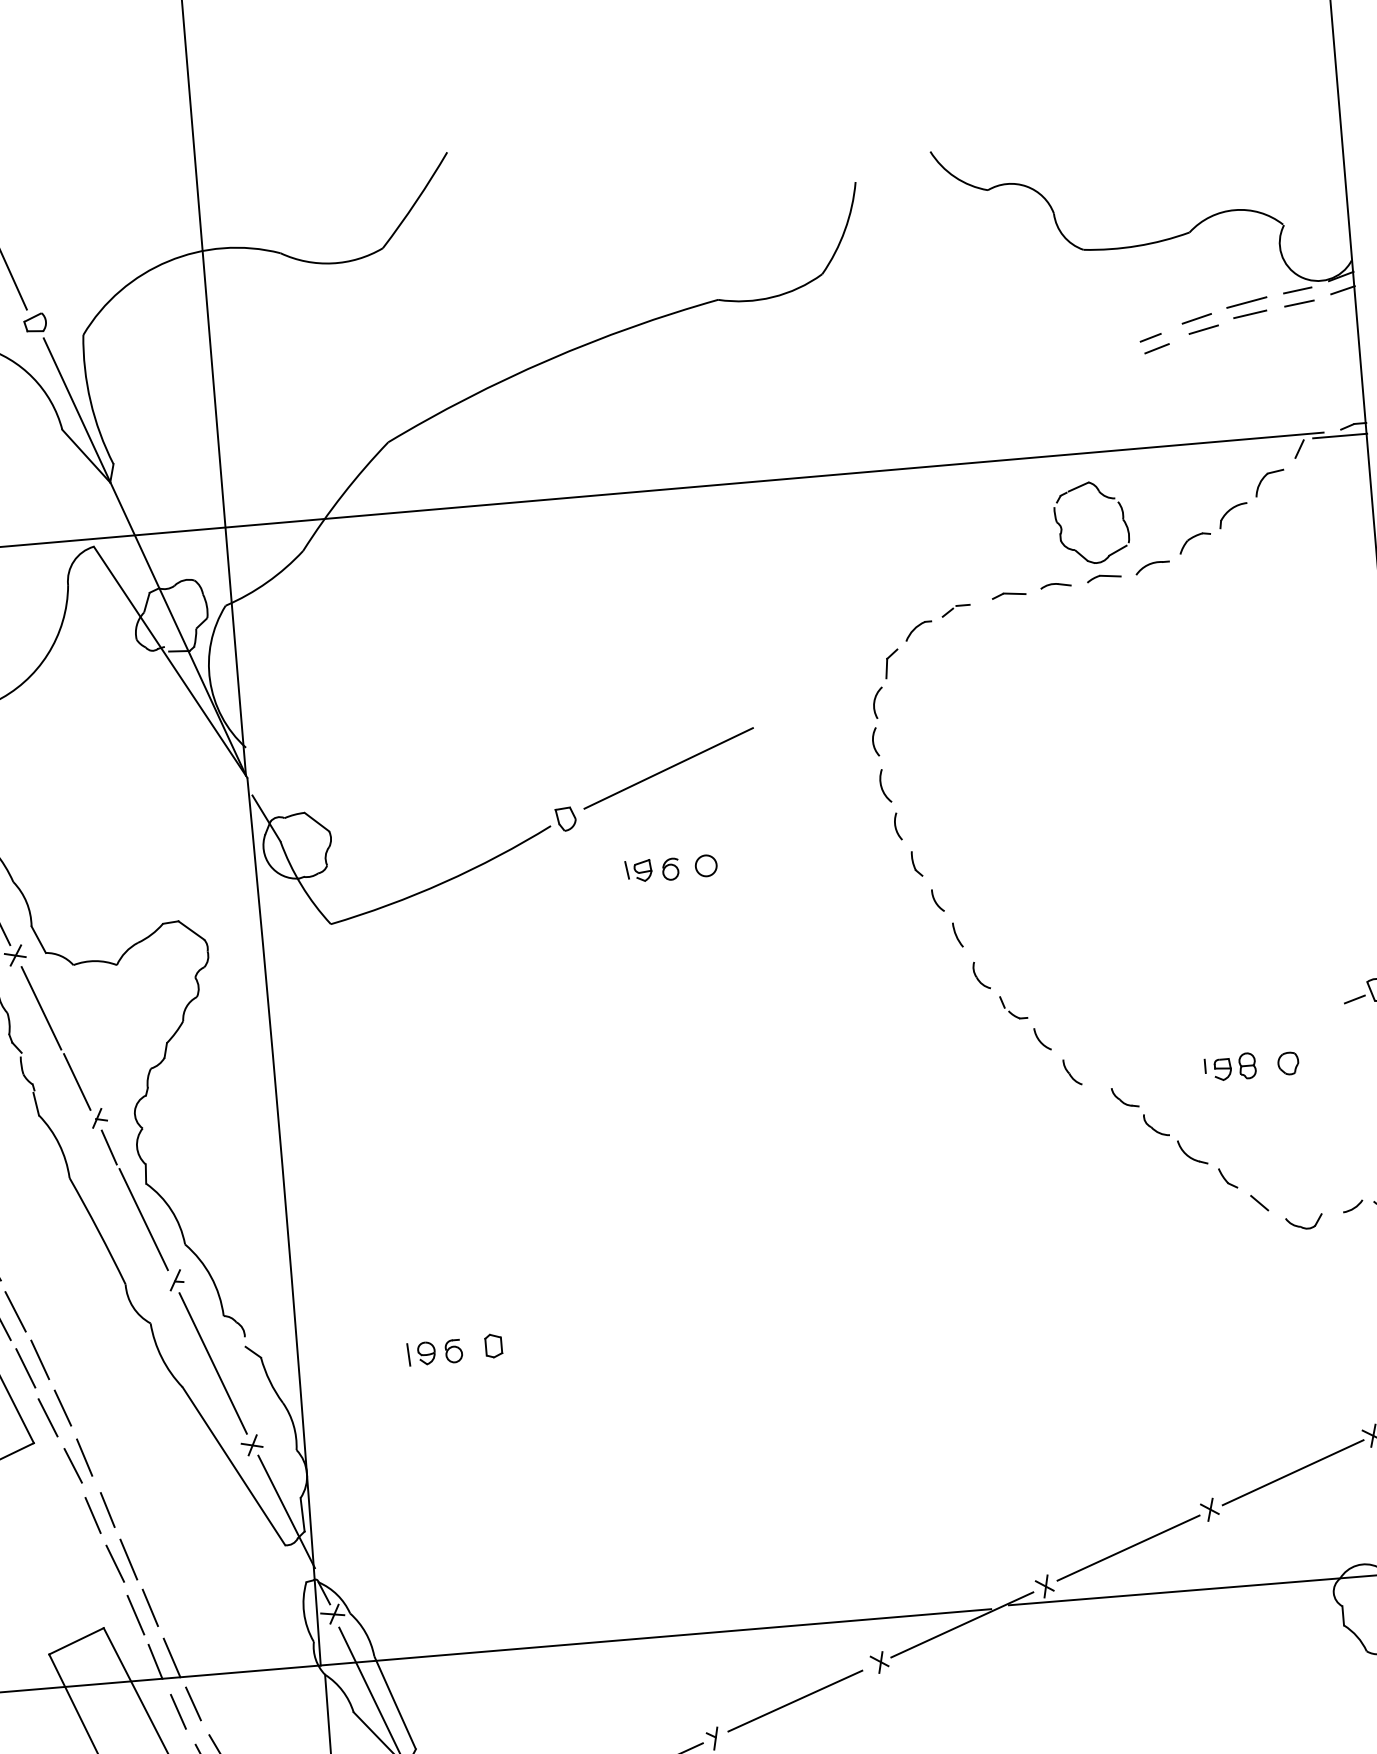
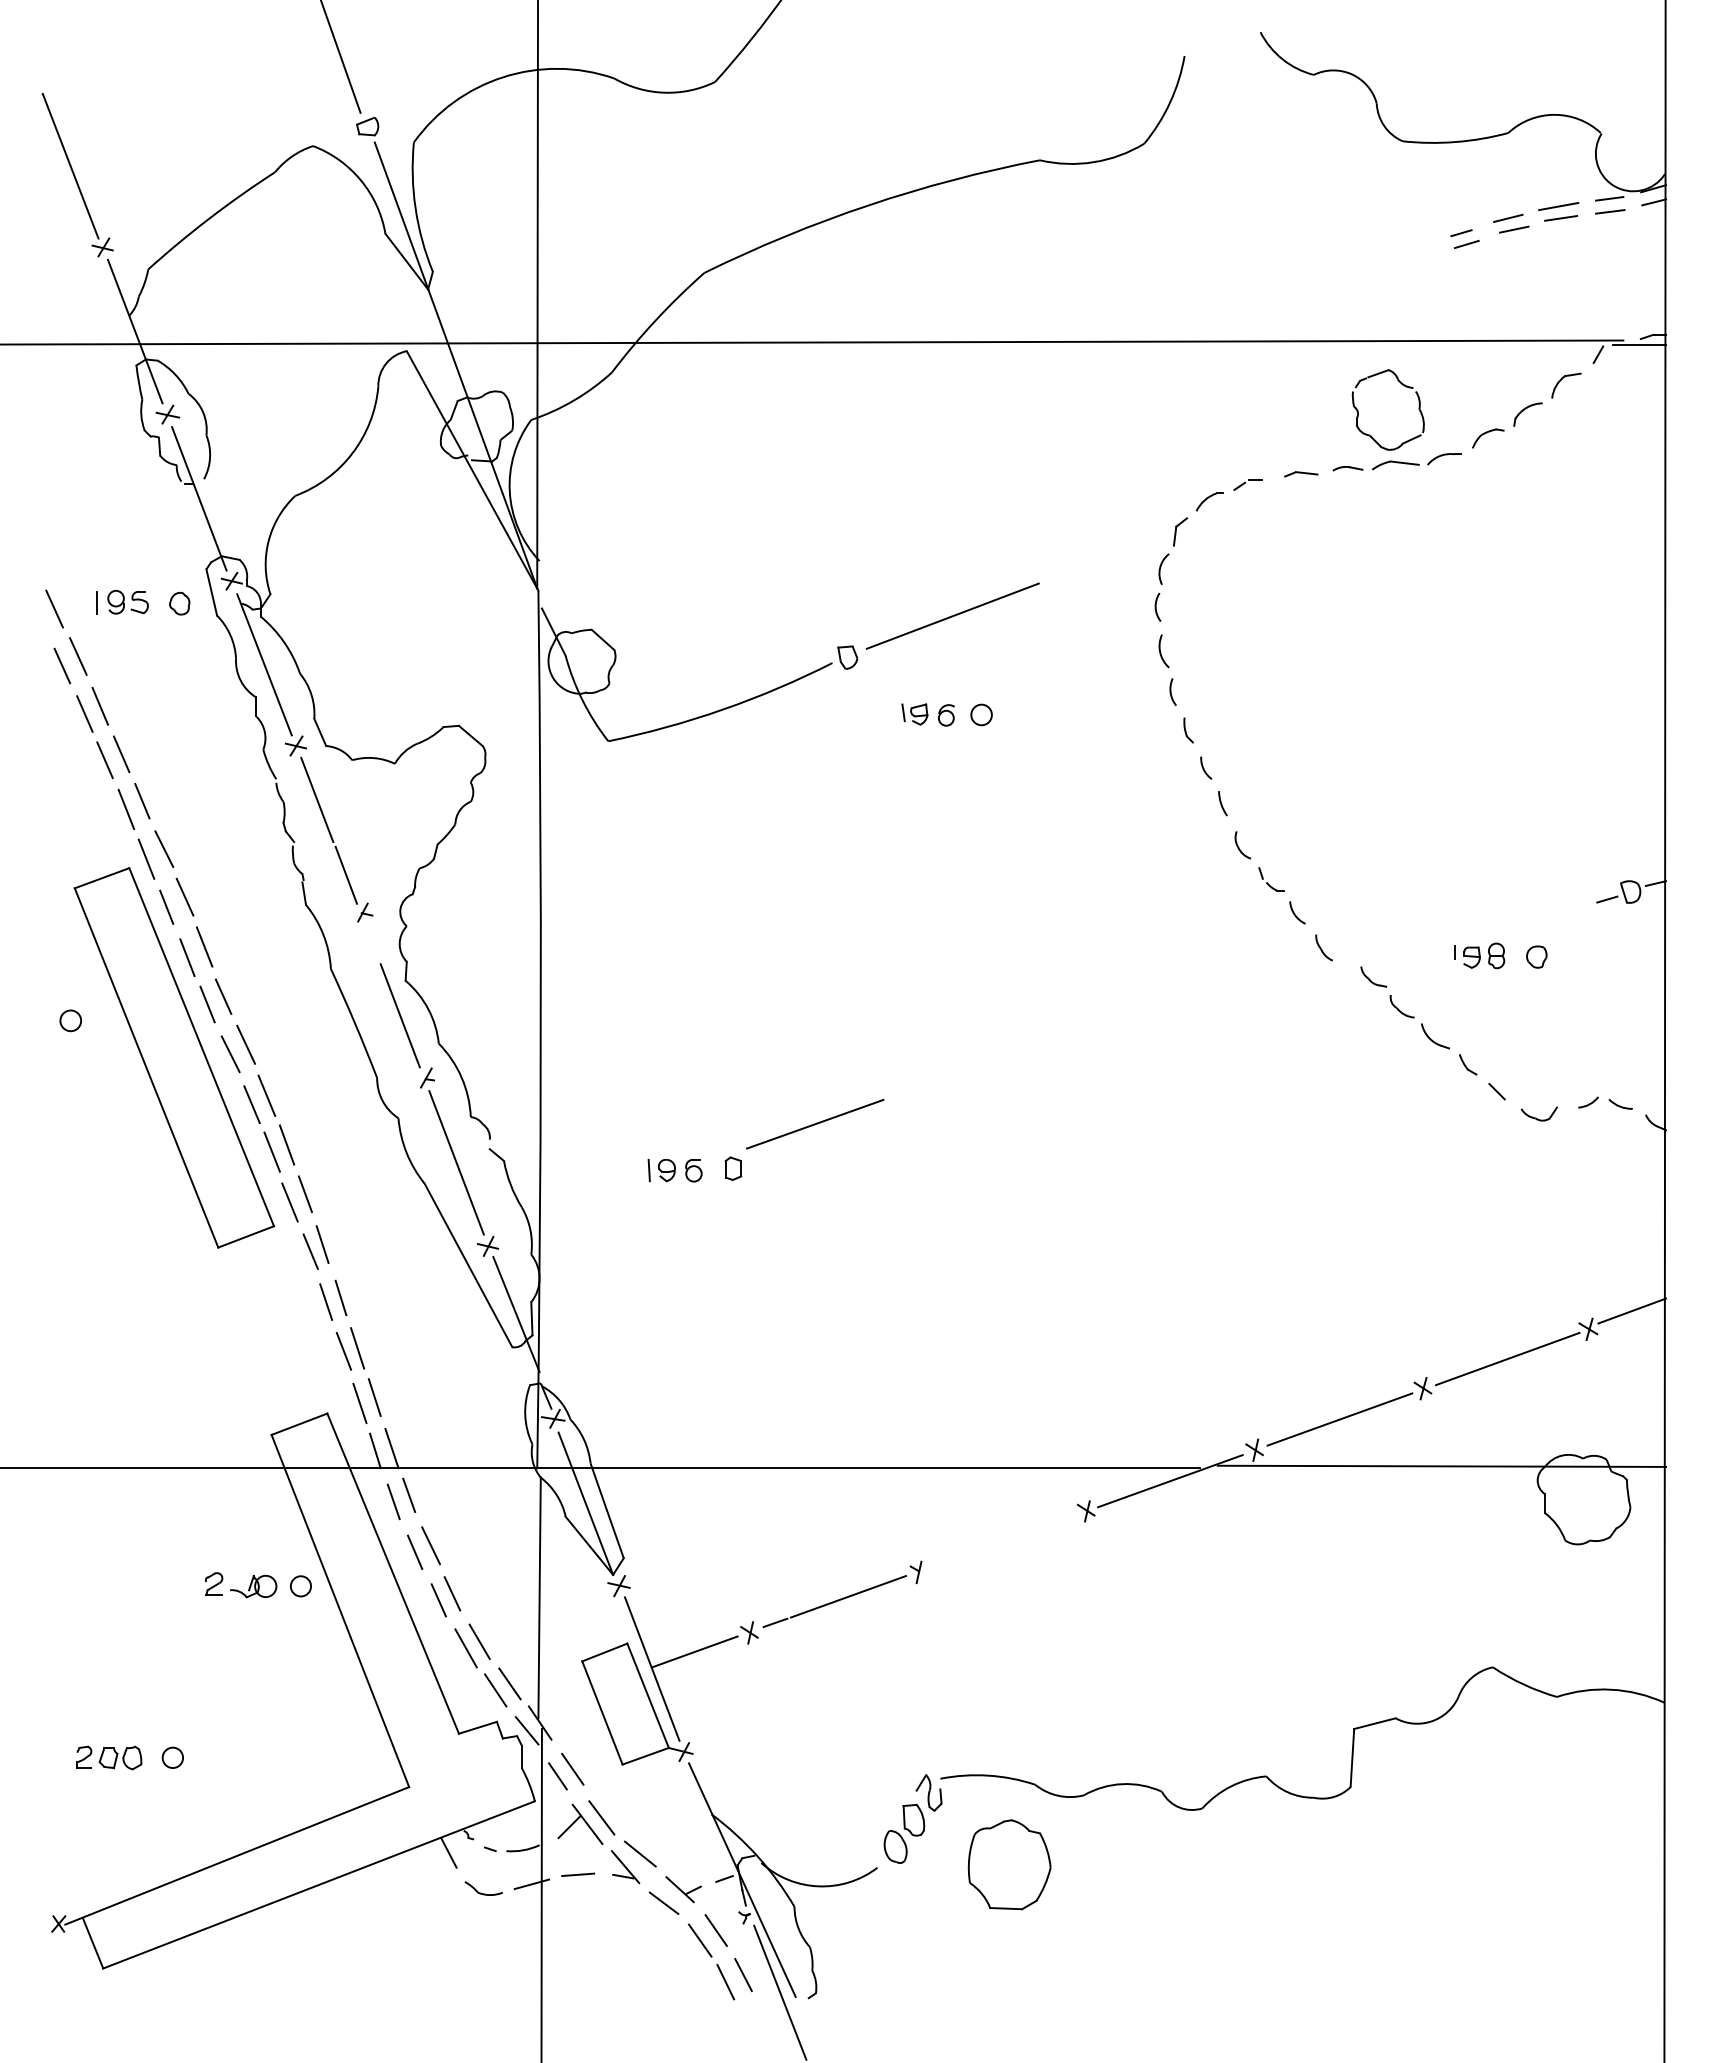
part: (1103, 578) -> (1395, 465), size x1.4
line: (109, 1147) -> (372, 942), removed
line: (795, 1701) -> (815, 1124), moved

